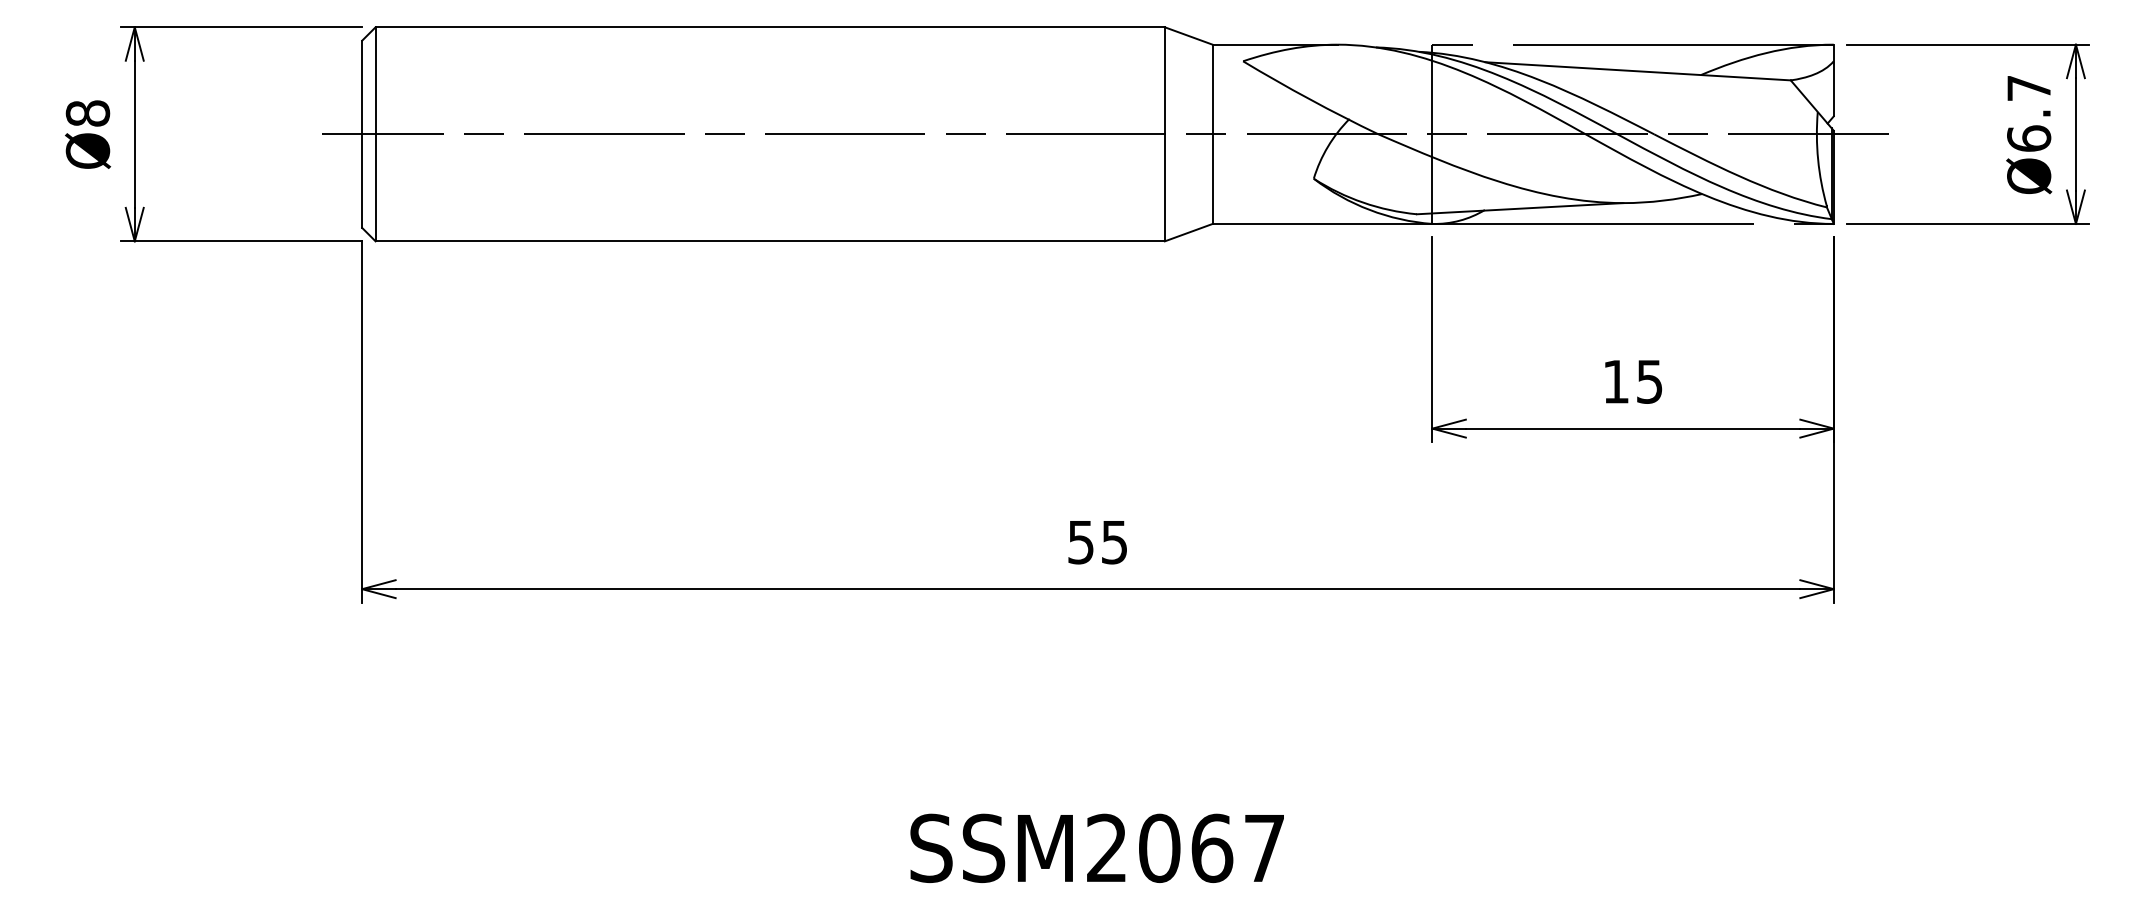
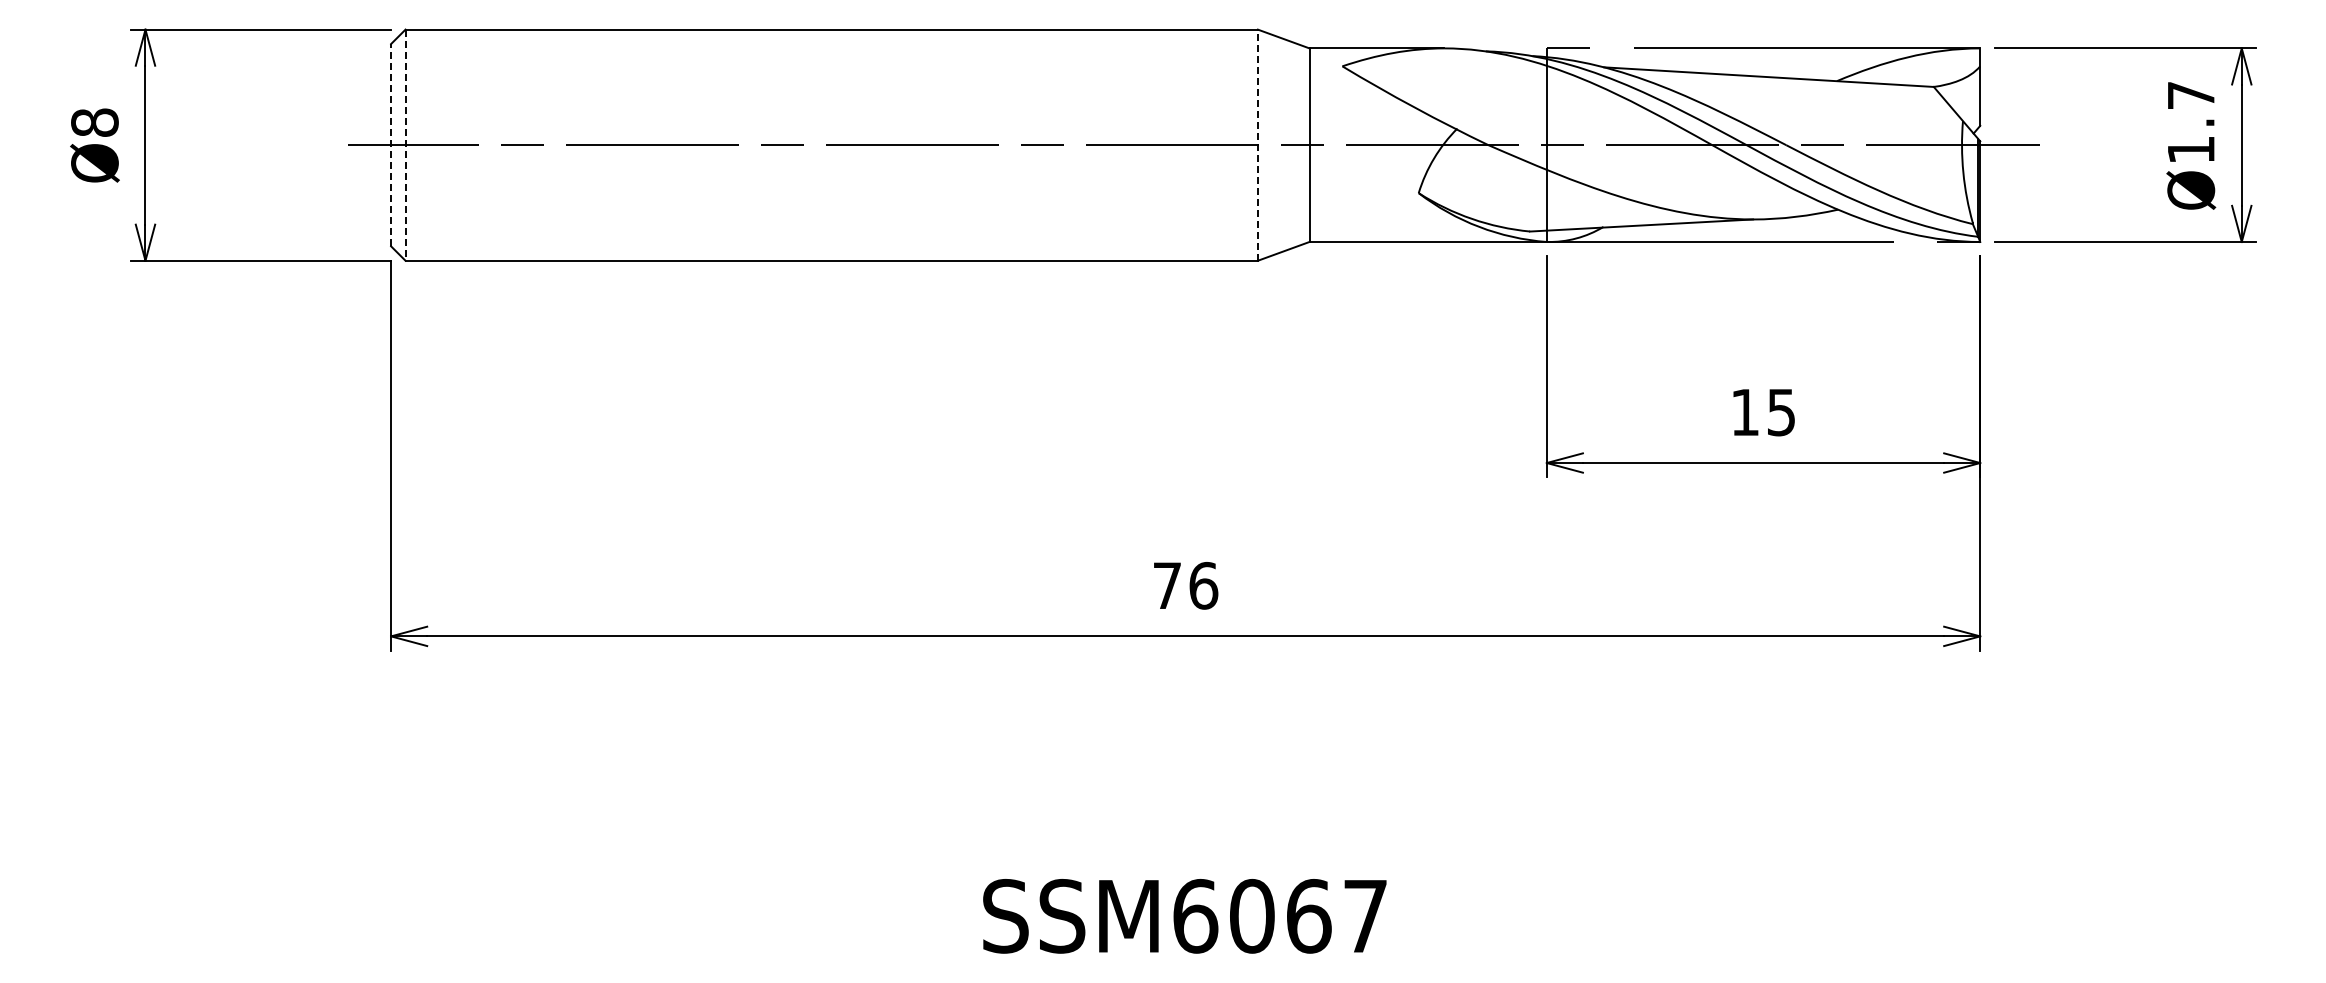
line: (362, 133) -> (391, 144), solid -> dashed
line: (375, 134) -> (405, 145), solid -> dashed
line: (1164, 134) -> (1257, 145), solid -> dashed
text: (2029, 138) -> (2191, 149), Ø6.7 -> Ø1.7
text: (1097, 542) -> (1185, 585), 55 -> 76
text: (1107, 847) -> (1195, 915), SSM2067 -> SSM6067

